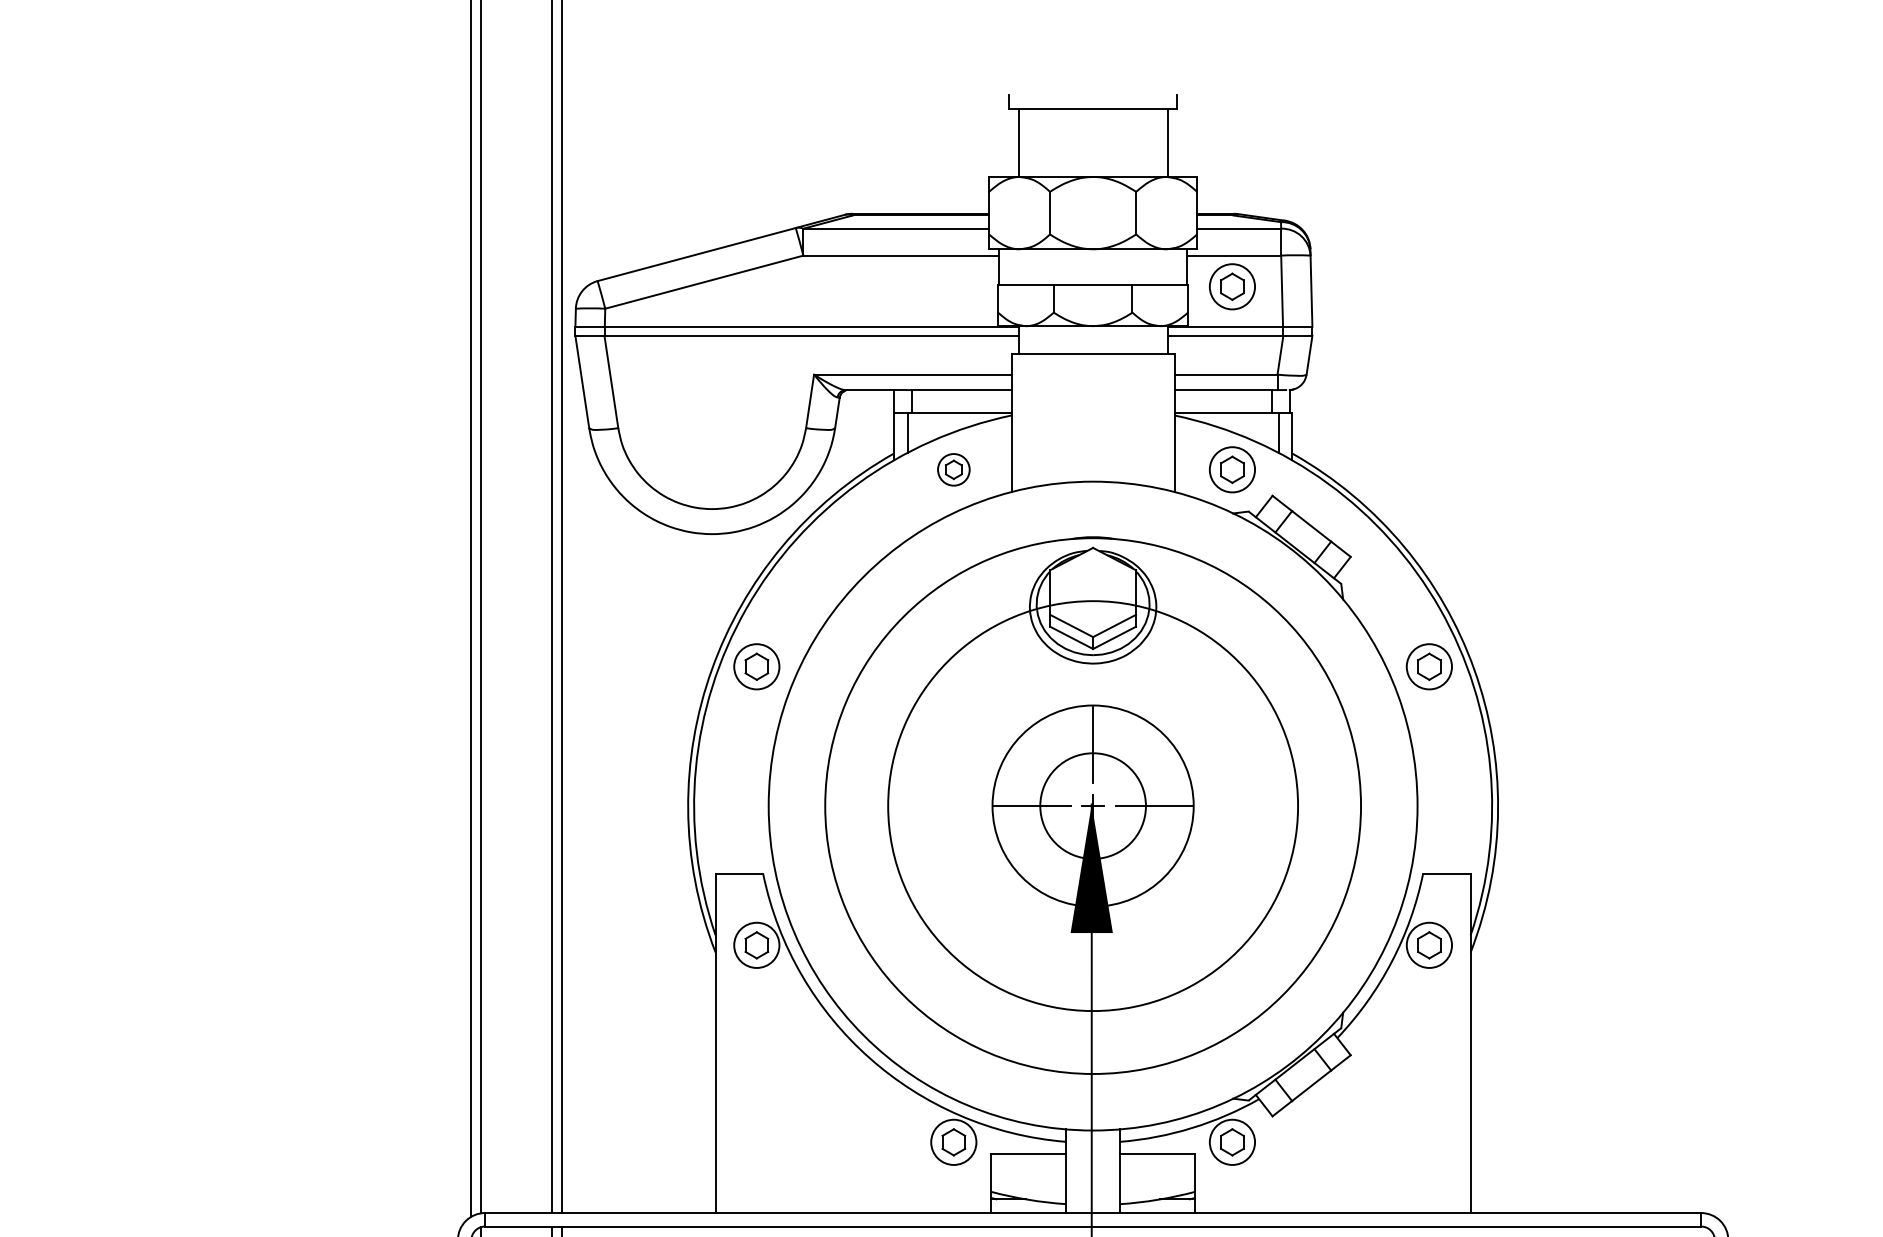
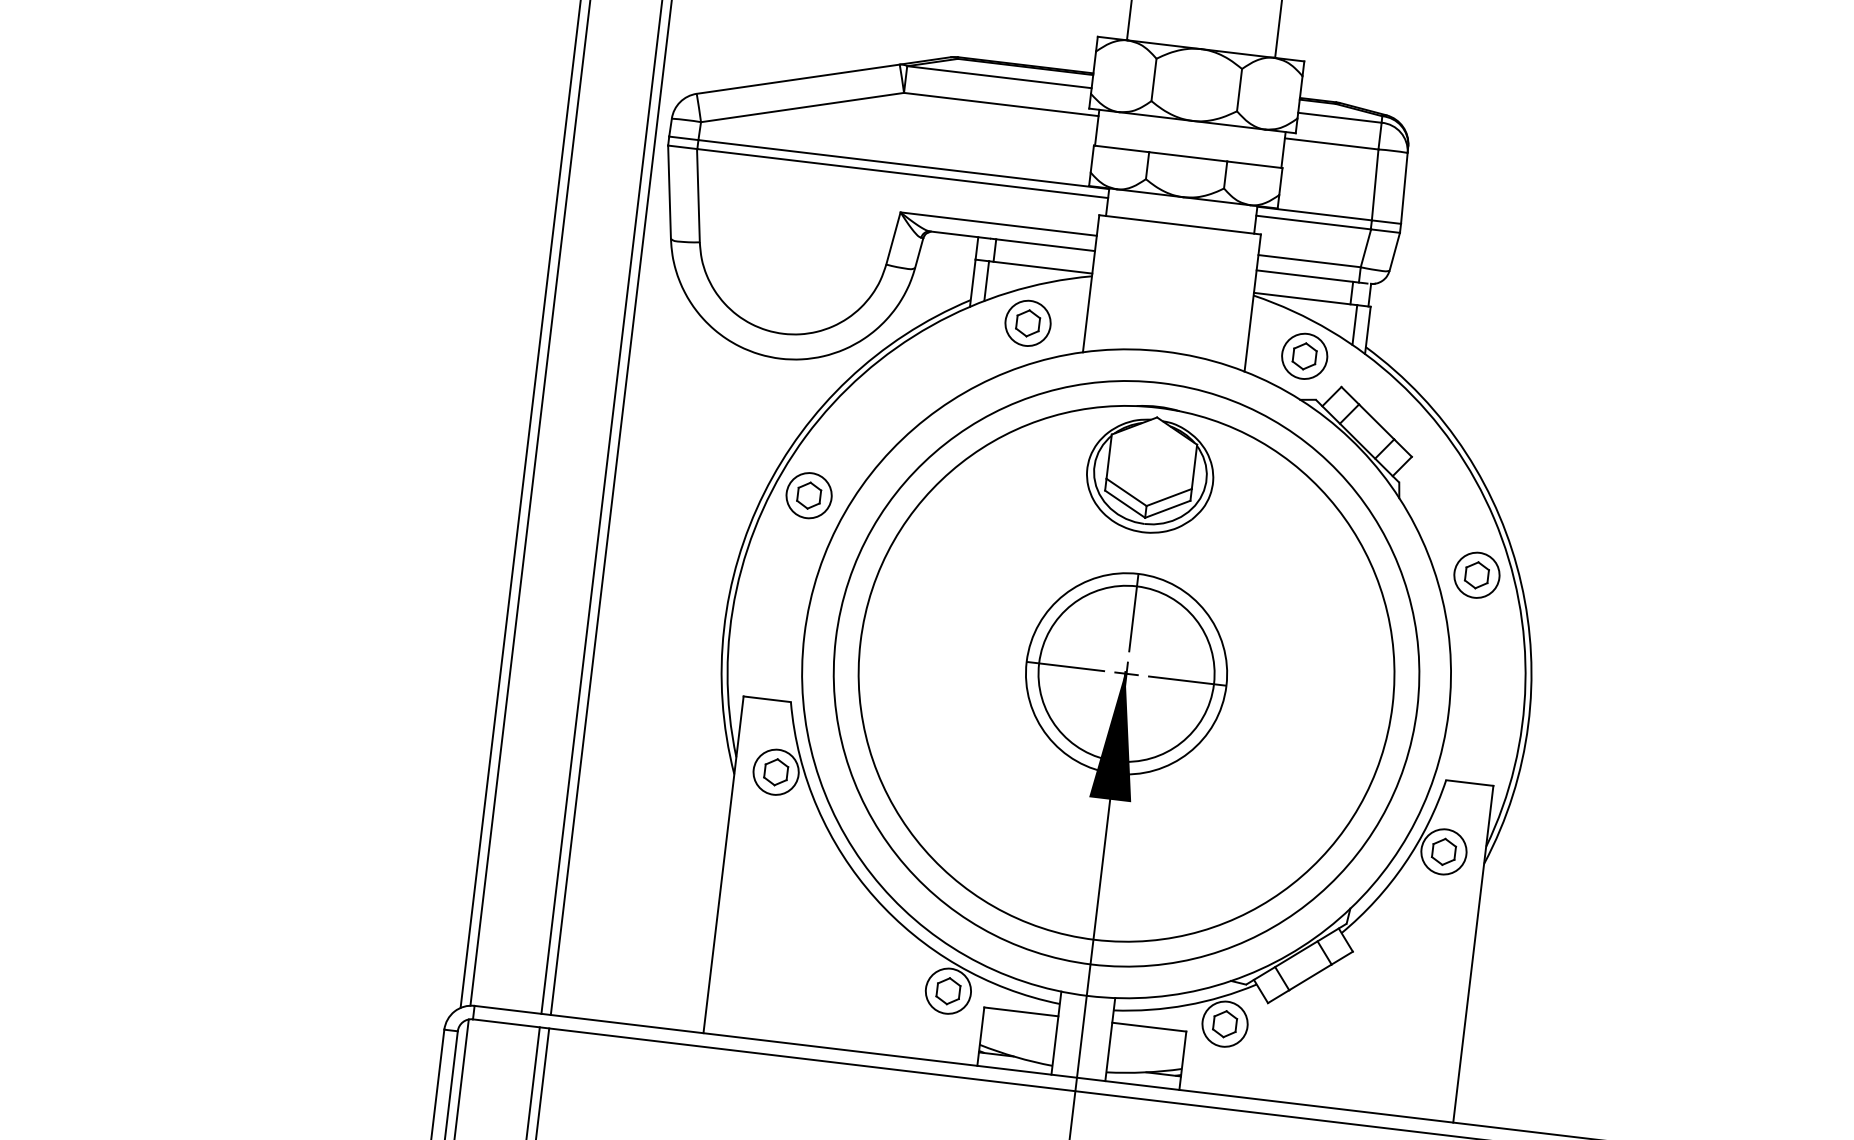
part: (1232, 286) -> (1326, 174), removed
part: (953, 469) -> (1027, 323), size x1.43
circle: (1092, 805) -> (1126, 673), size x1.43
circle: (1093, 806) -> (1126, 674), size x1.67

